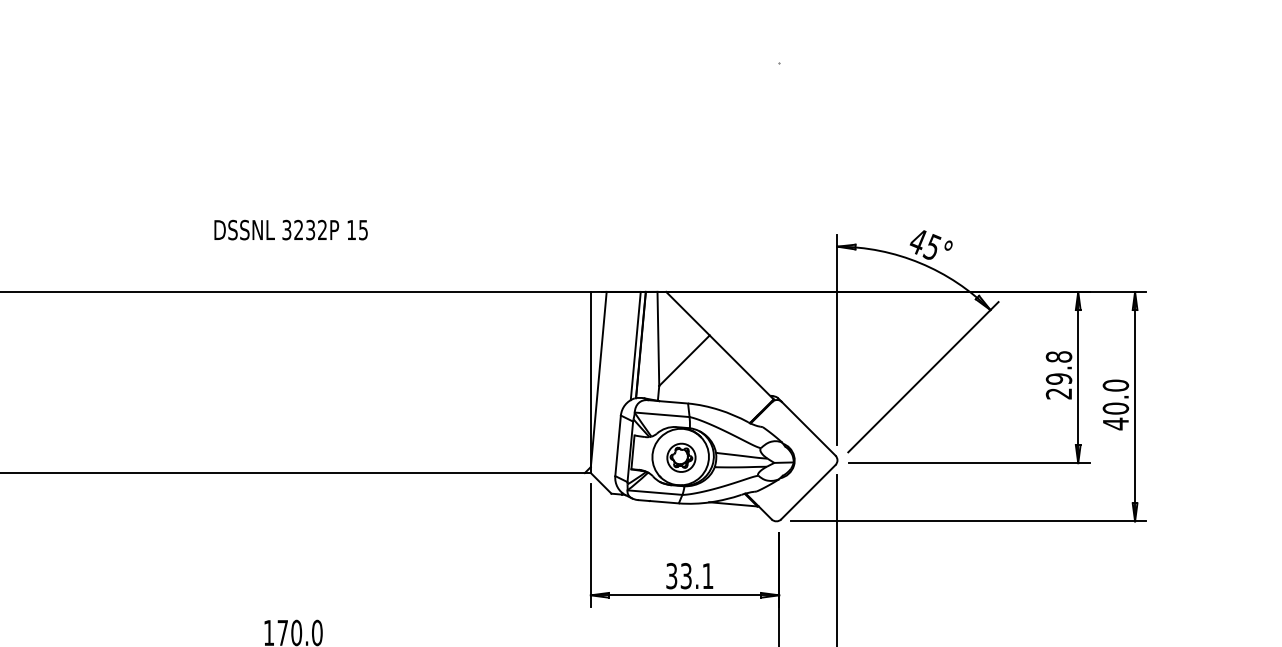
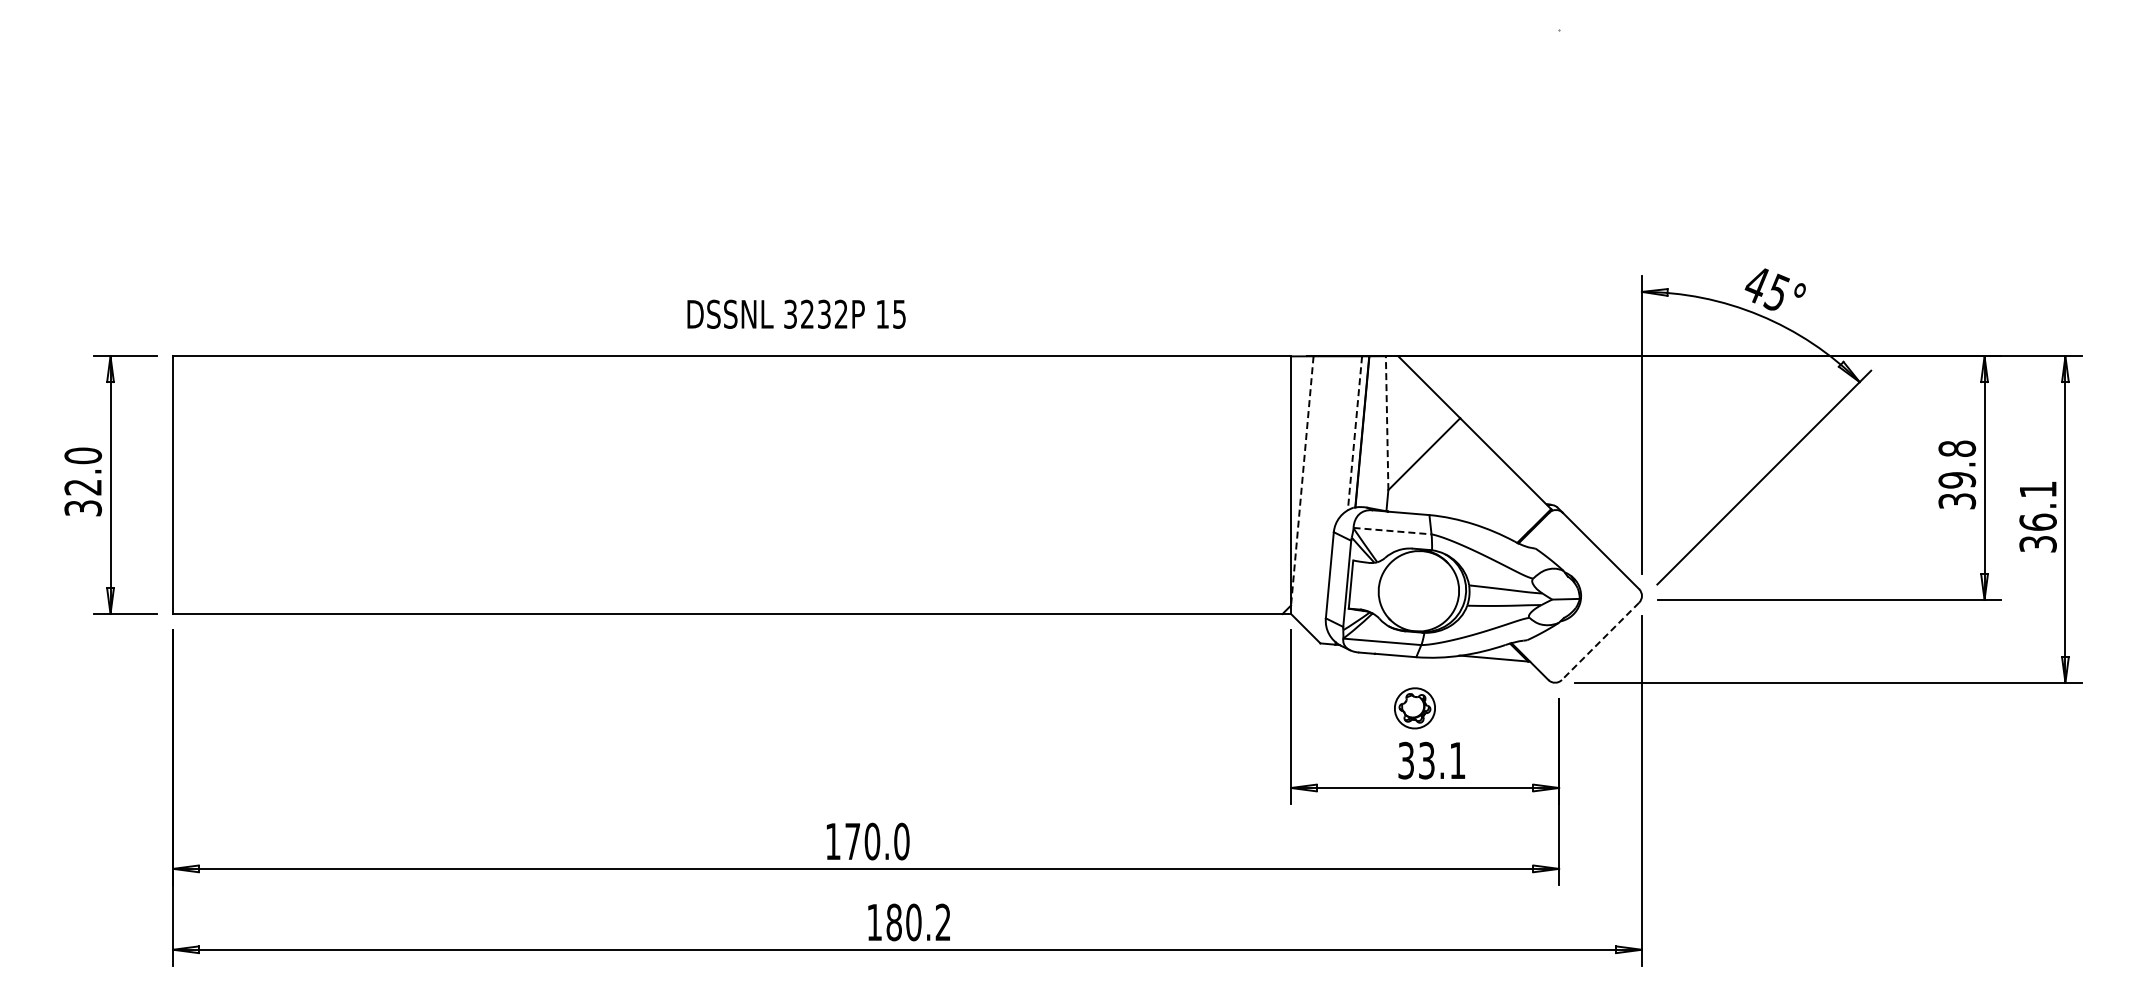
text: (291, 229) -> (796, 313), moved
line: (658, 339) -> (1387, 423), solid -> dashed
line: (635, 346) -> (1354, 433), solid -> dashed
line: (598, 379) -> (1302, 481), solid -> dashed
text: (1059, 393) -> (1957, 501), 29.8 -> 39.8
text: (1115, 405) -> (2037, 517), 40.0 -> 36.1
line: (662, 415) -> (1393, 531), solid -> dashed
part: (681, 457) -> (1414, 708), moved
line: (808, 492) -> (1600, 641), solid -> dashed

